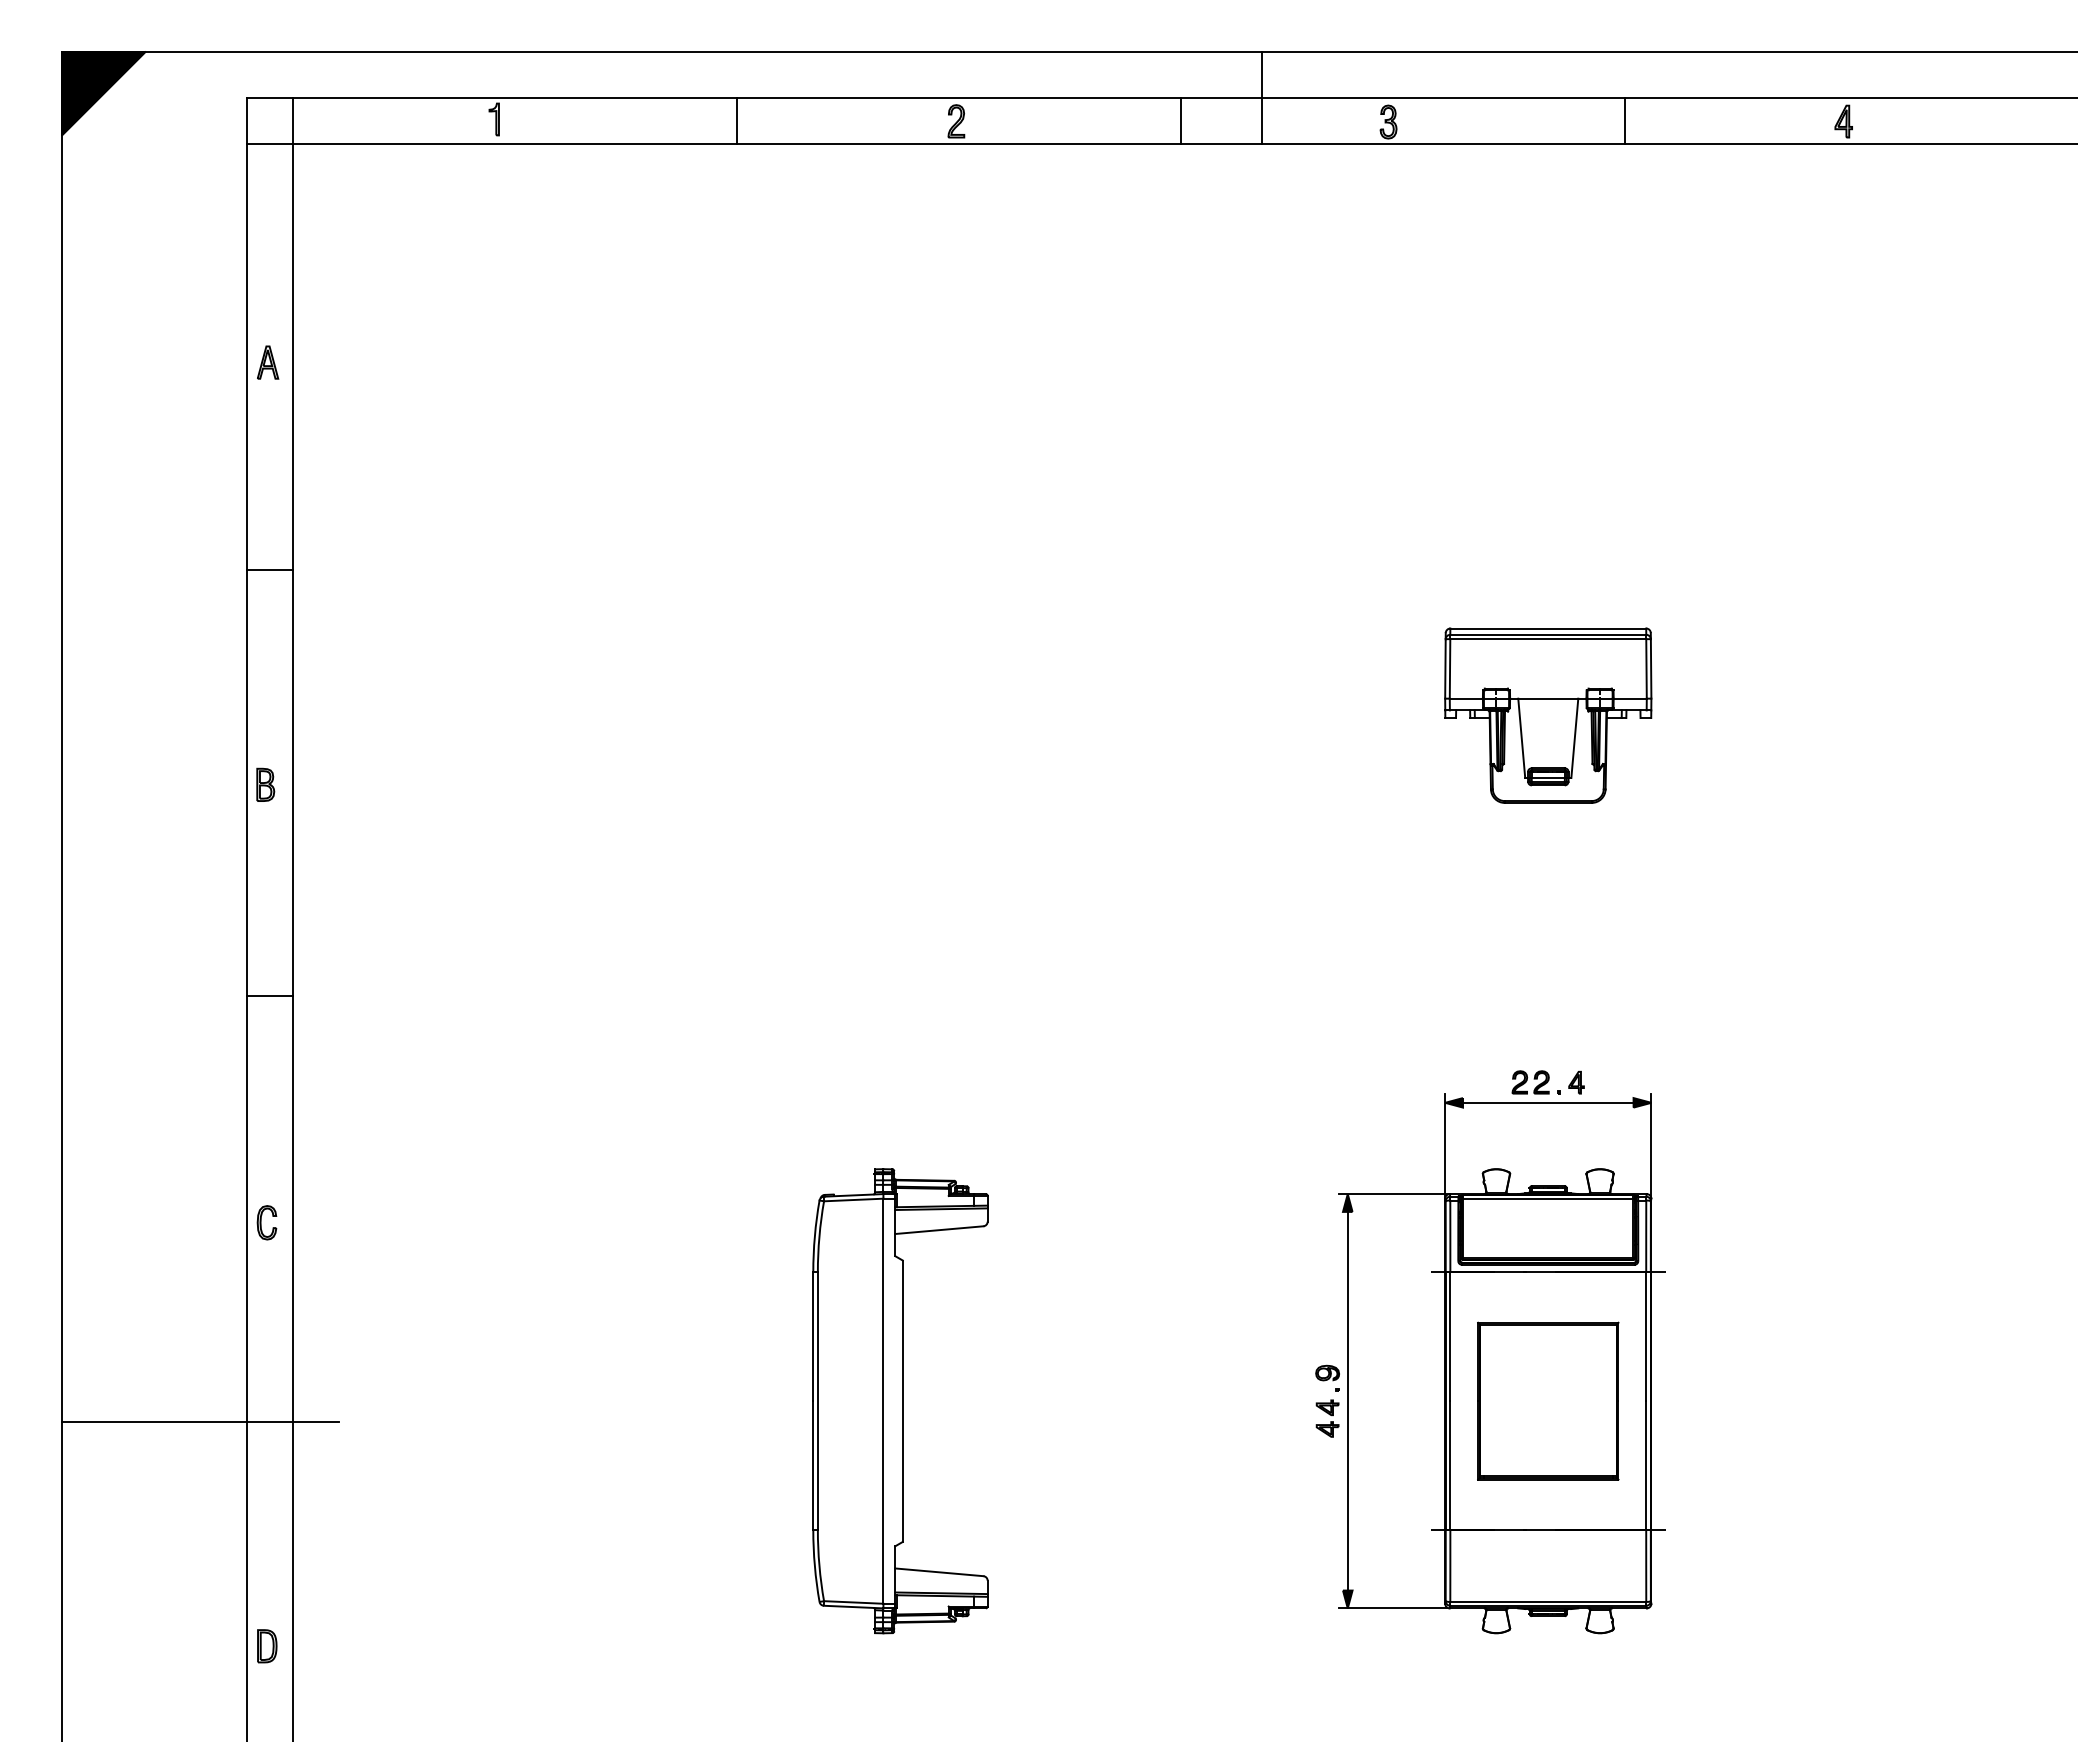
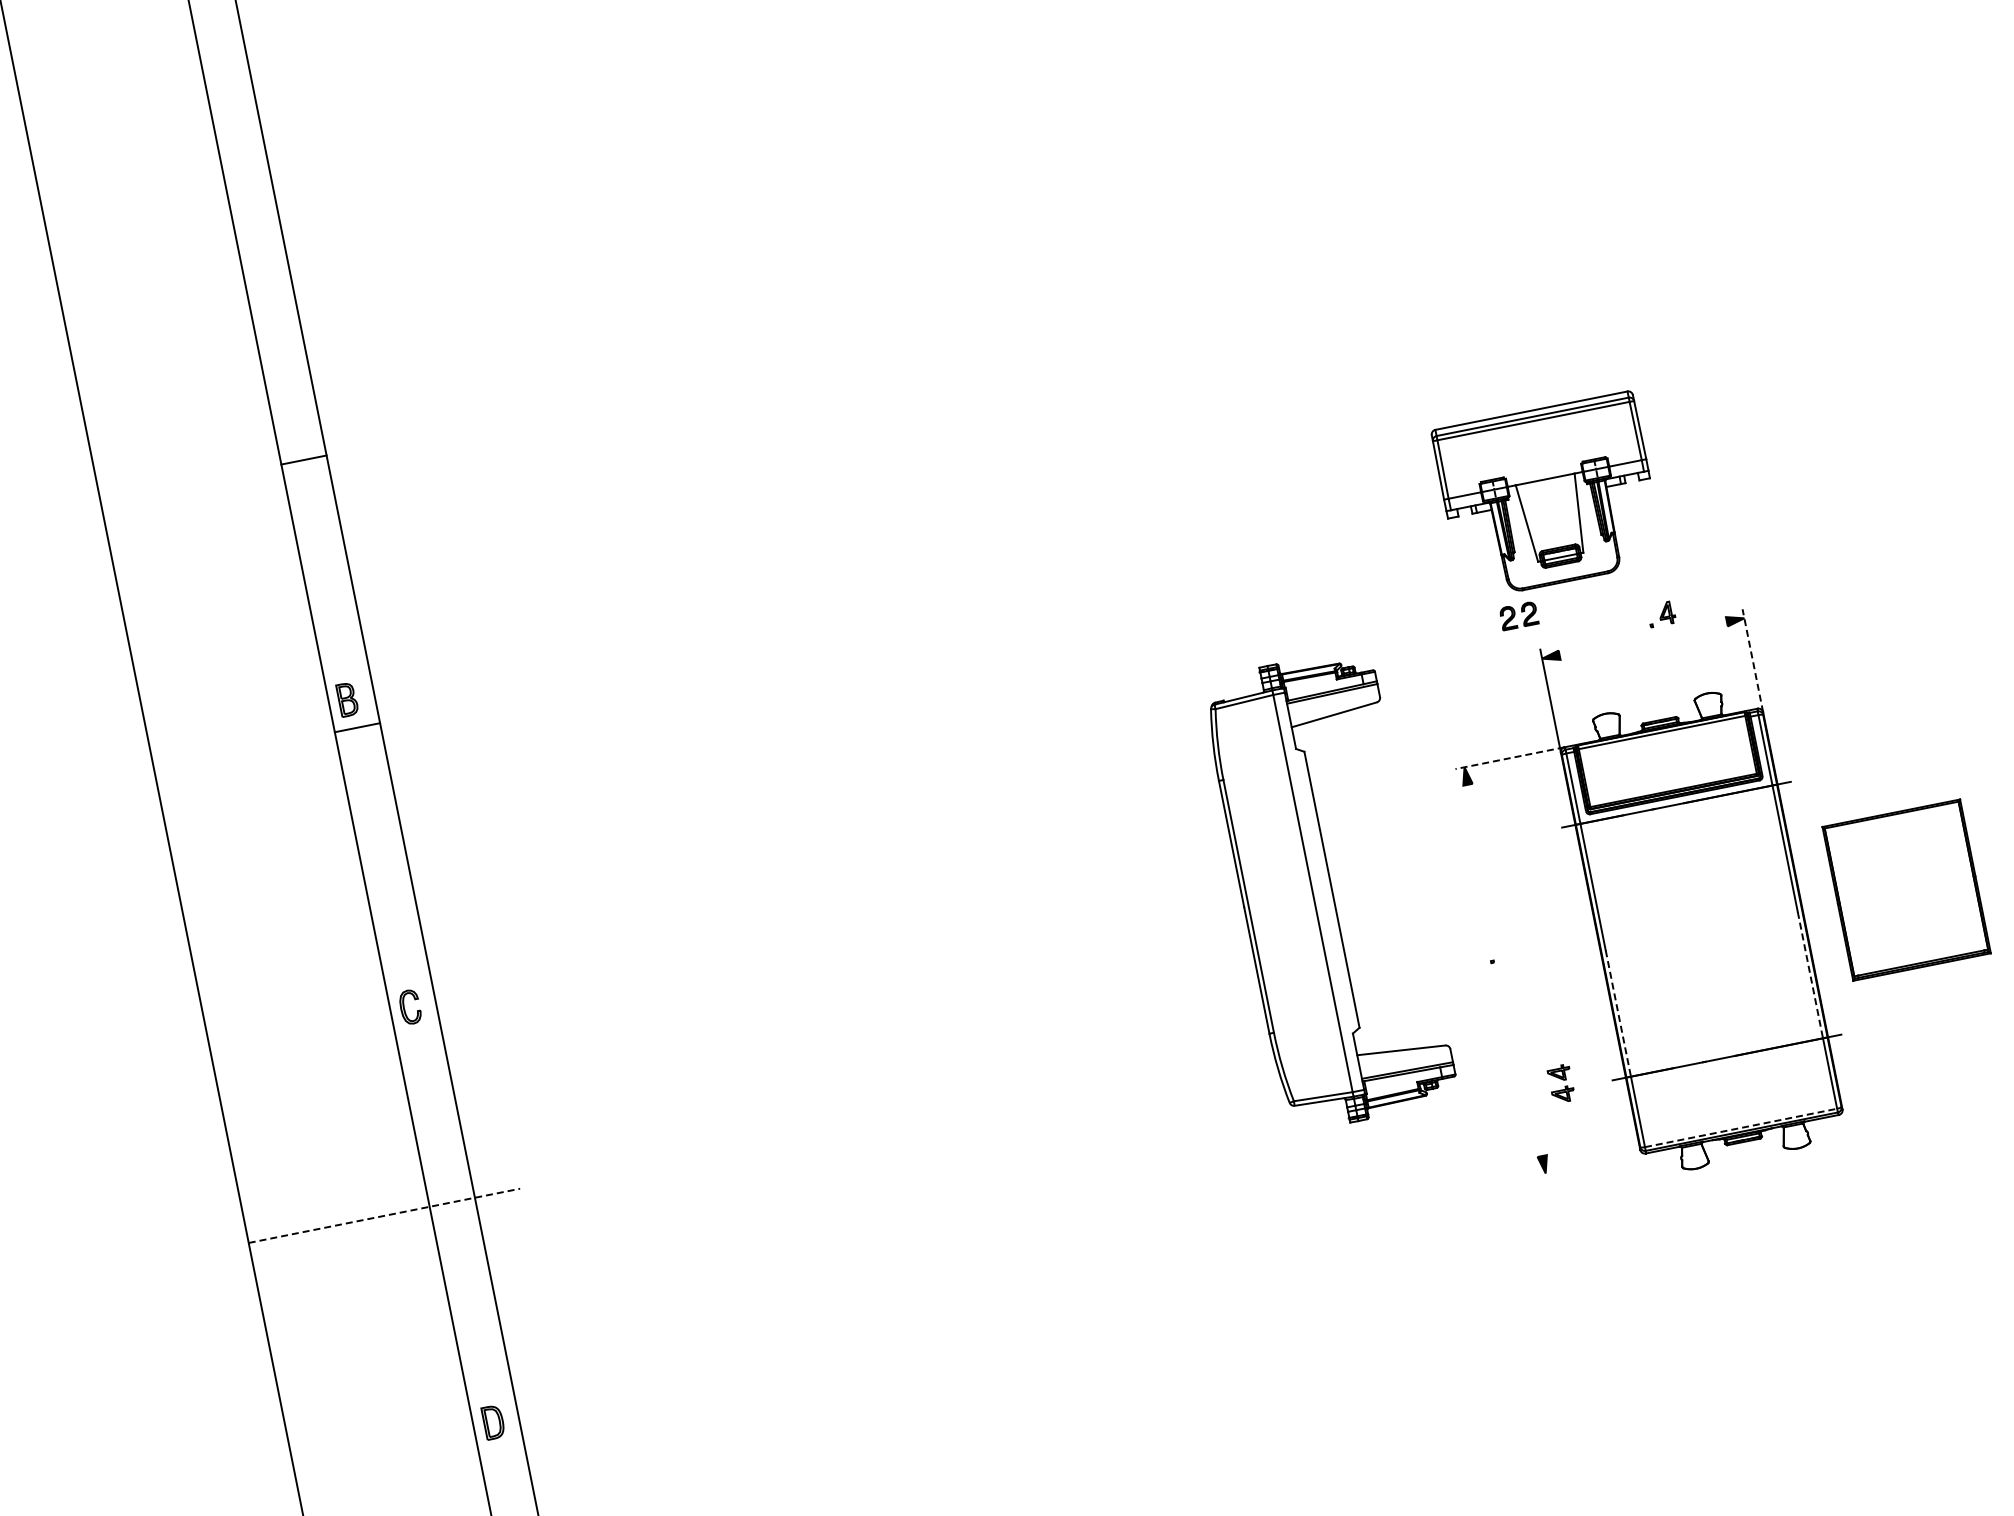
part: (268, 362) -> (243, 163), removed
line: (269, 570) -> (303, 460), moved
part: (1548, 715) -> (1548, 495), moved
part: (265, 784) -> (347, 699), moved
line: (269, 996) -> (357, 727), moved
part: (1530, 1082) -> (1518, 616), moved
line: (1548, 1102) -> (1643, 638), removed
line: (1651, 1146) -> (1753, 661), solid -> dashed
line: (1394, 1194) -> (1510, 758), solid -> dashed
part: (1327, 1372) -> (1479, 946), removed
line: (1347, 1400) -> (1504, 969), removed
part: (1548, 1400) -> (1906, 889), moved
part: (900, 1401) -> (1329, 890), moved
part: (1327, 1418) -> (1561, 1083), moved
line: (201, 1422) -> (385, 1215), solid -> dashed
line: (1450, 1466) -> (1618, 1014), solid -> dashed
line: (1646, 1466) -> (1810, 975), solid -> dashed
line: (1548, 1601) -> (1741, 1127), solid -> dashed
line: (1392, 1608) -> (1589, 1164), removed

